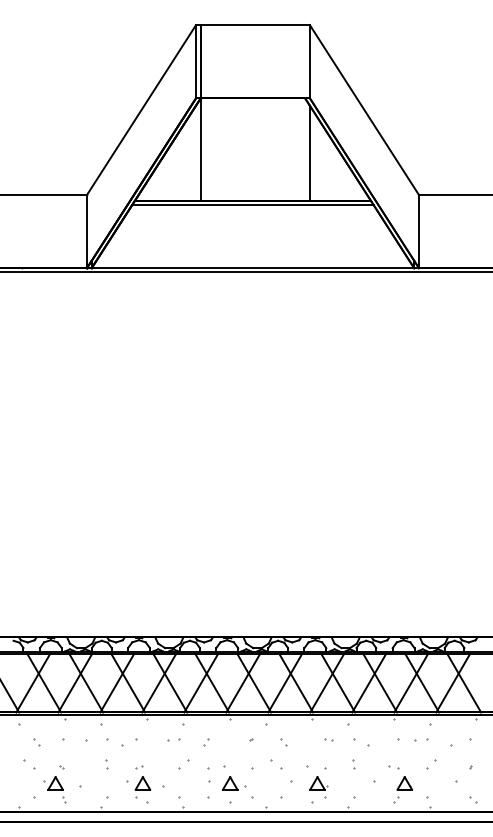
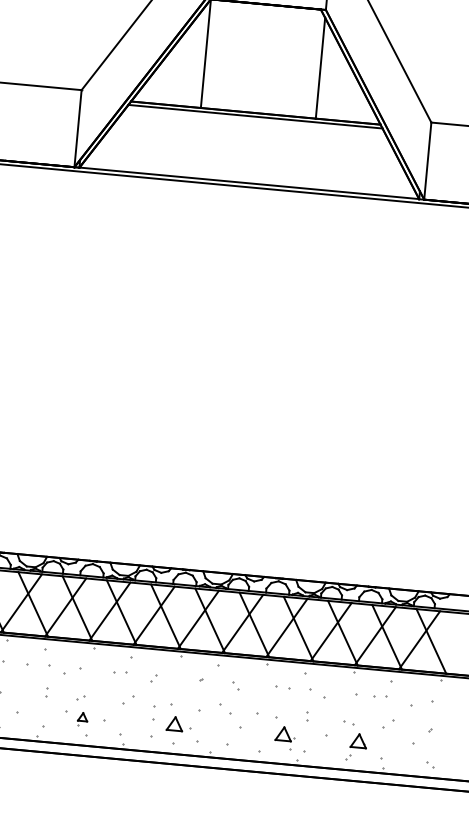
part: (328, 739) -> (282, 687), size x1.6
part: (142, 787) -> (82, 719), size x0.6
part: (318, 787) -> (284, 738), moved

